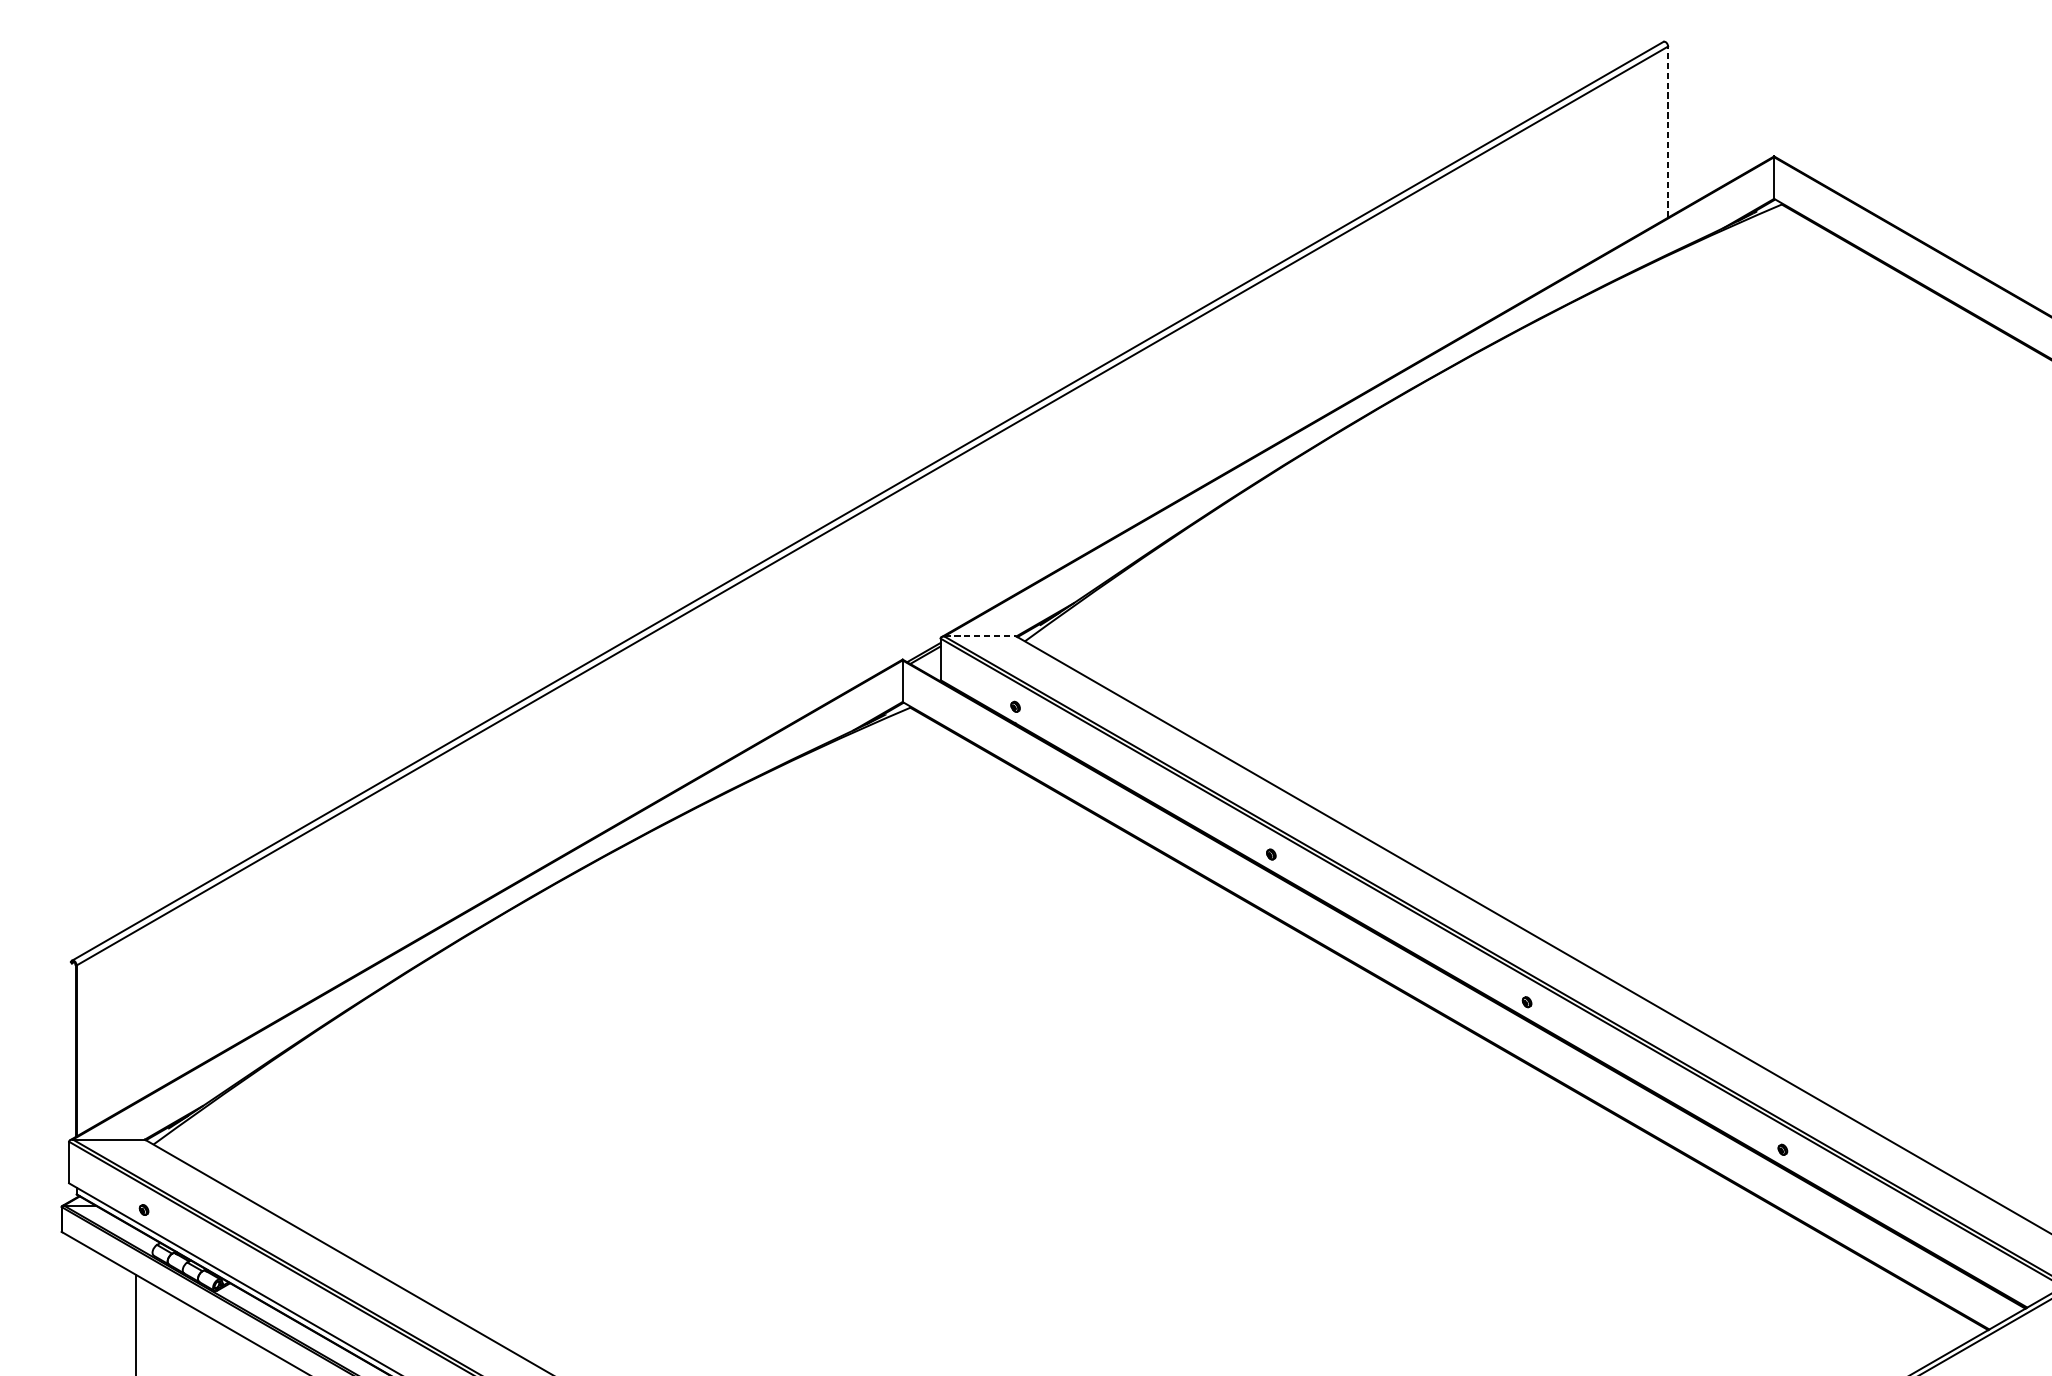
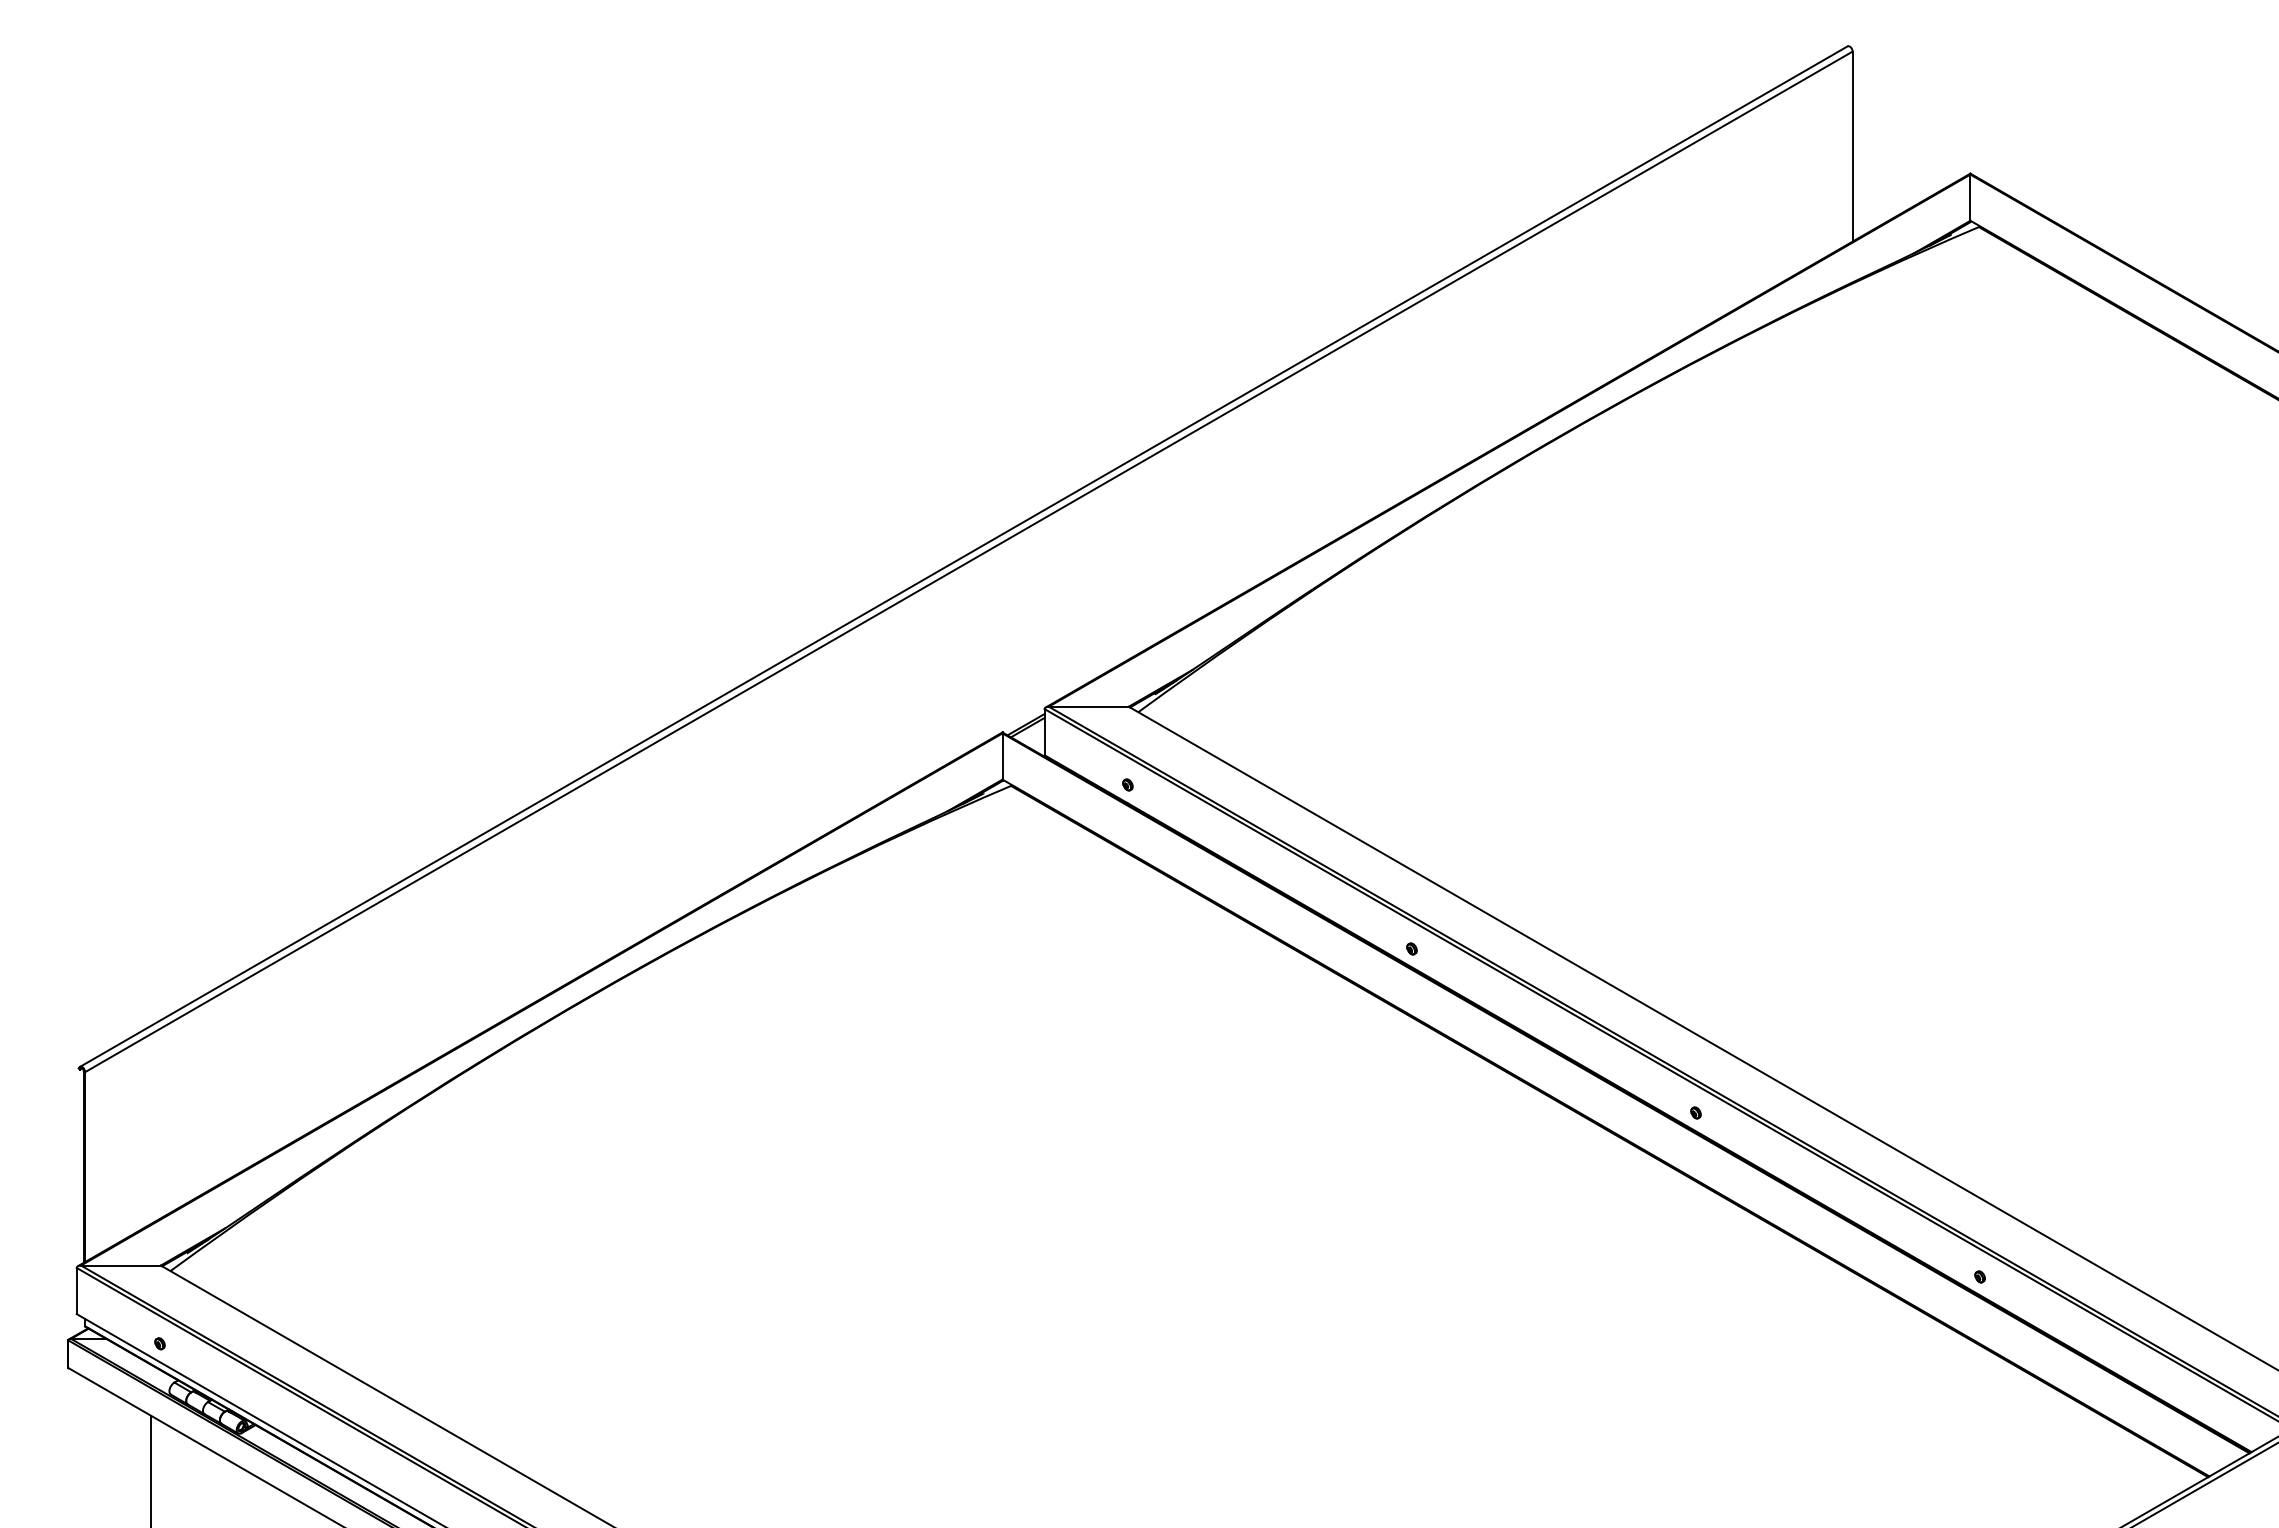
line: (1667, 132) -> (1852, 146), dashed -> solid
line: (980, 636) -> (1088, 706), dashed -> solid

